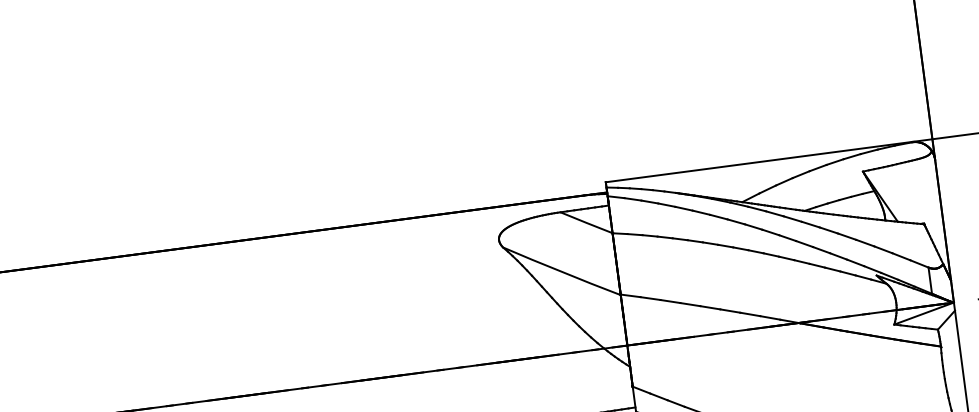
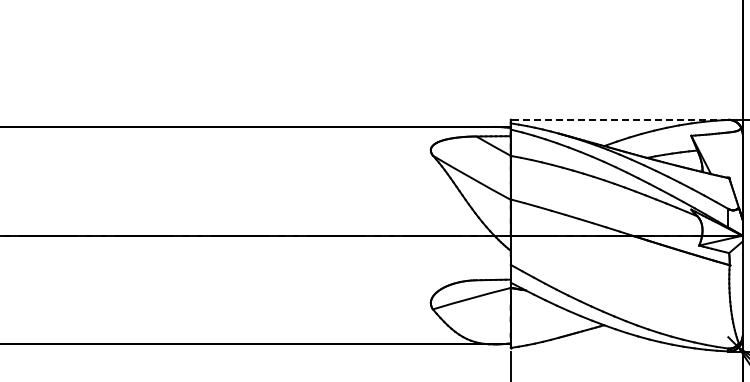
line: (758, 161) -> (619, 119), solid -> dashed

